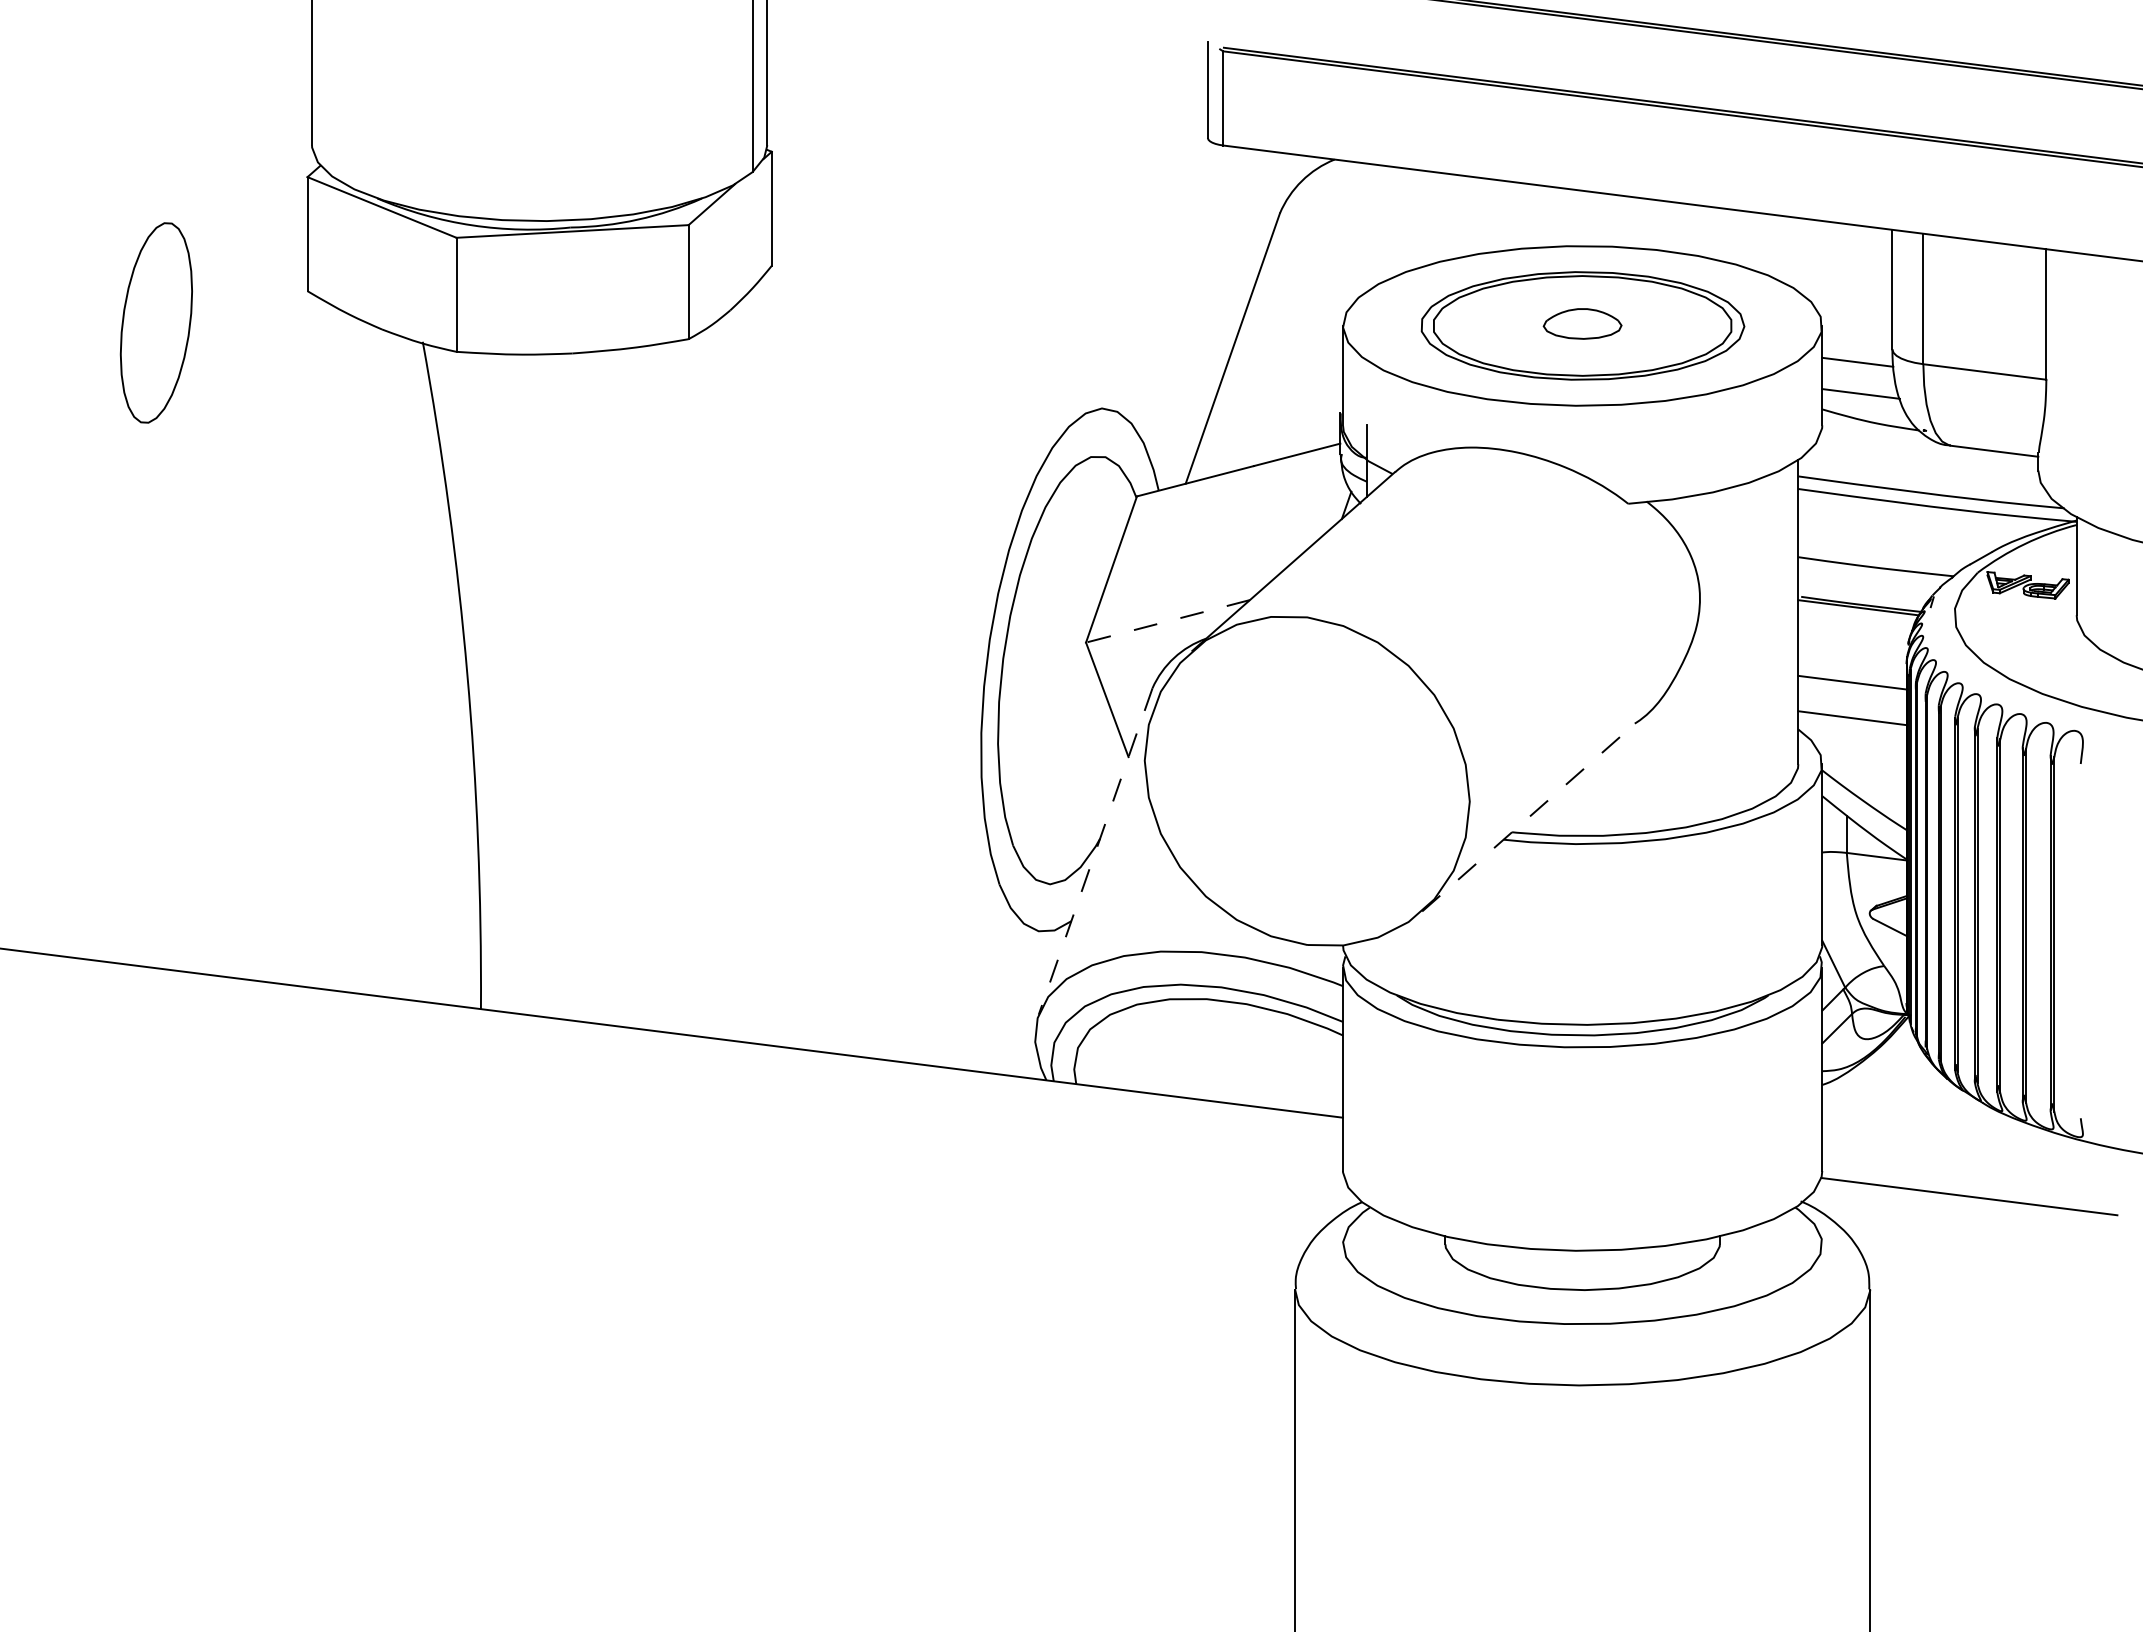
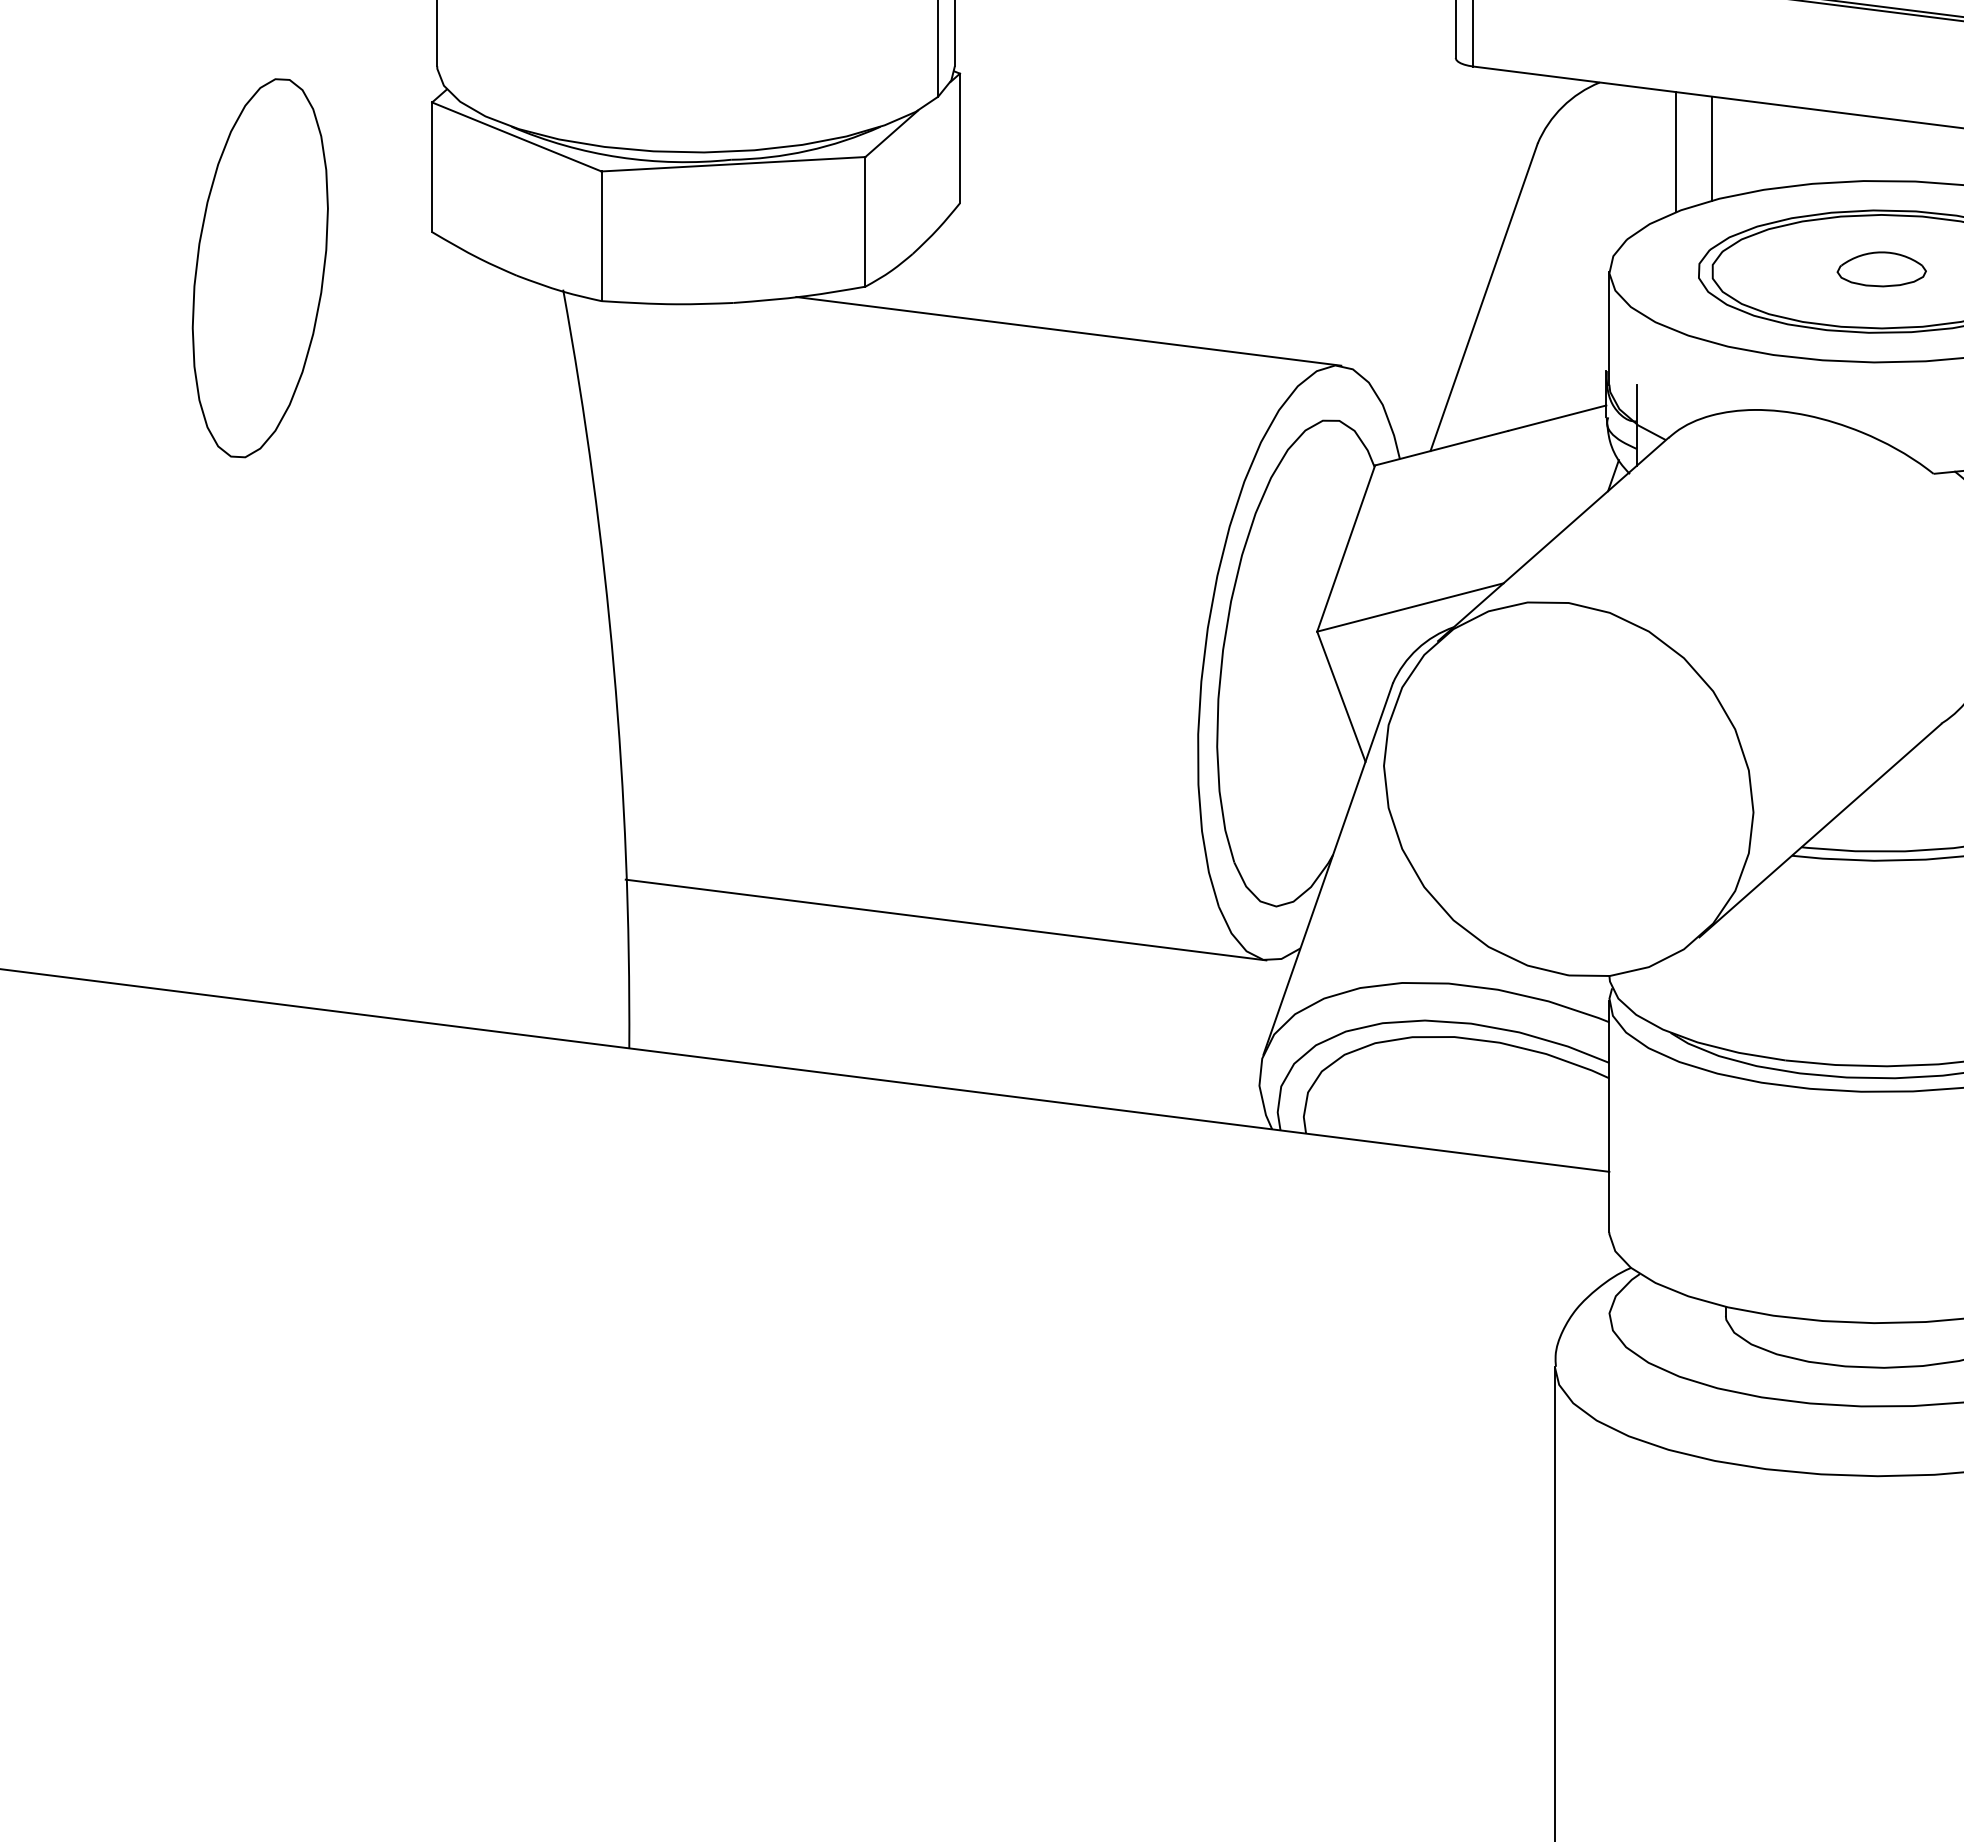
line: (1432, 217) -> (1711, 148), added
line: (1401, 220) -> (1675, 151), added
part: (156, 322) -> (260, 267), size x1.67
line: (867, 378) -> (1068, 331), added
line: (1168, 621) -> (1410, 607), dashed -> solid
line: (1528, 817) -> (1820, 830), dashed -> solid
line: (1095, 851) -> (1327, 869), dashed -> solid
line: (759, 895) -> (945, 919), added

